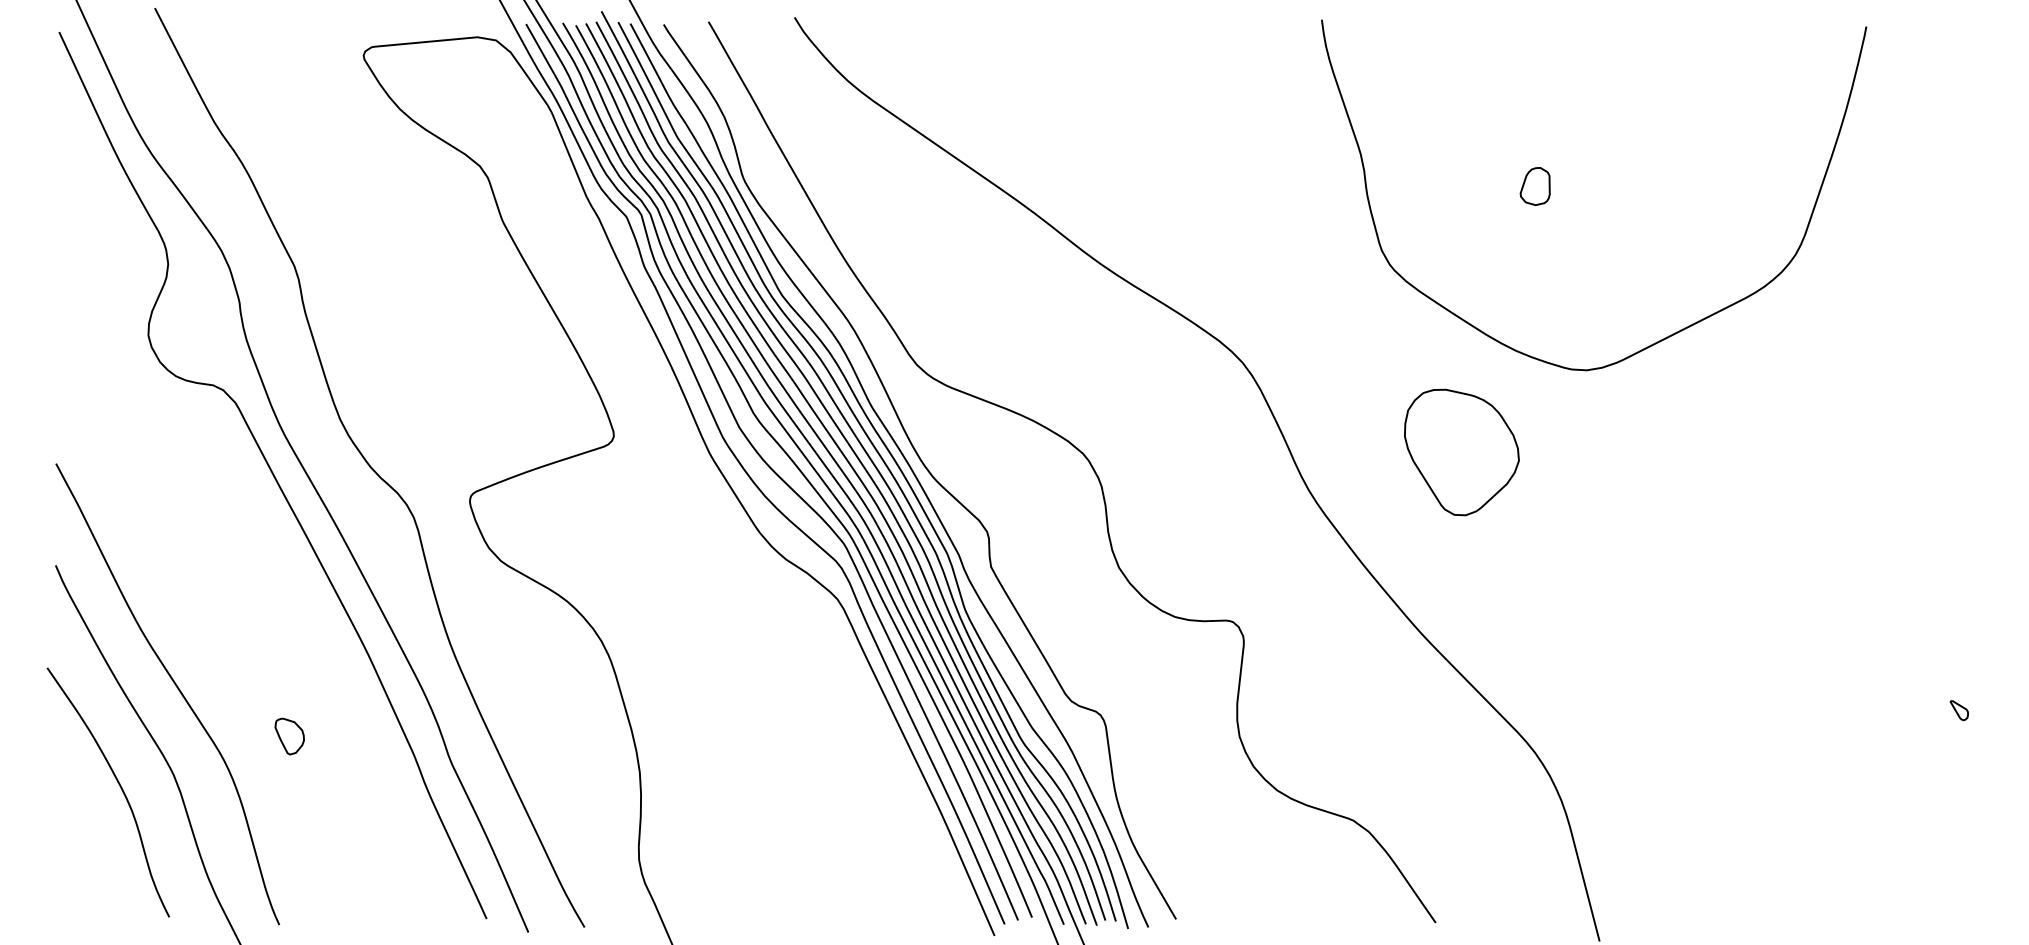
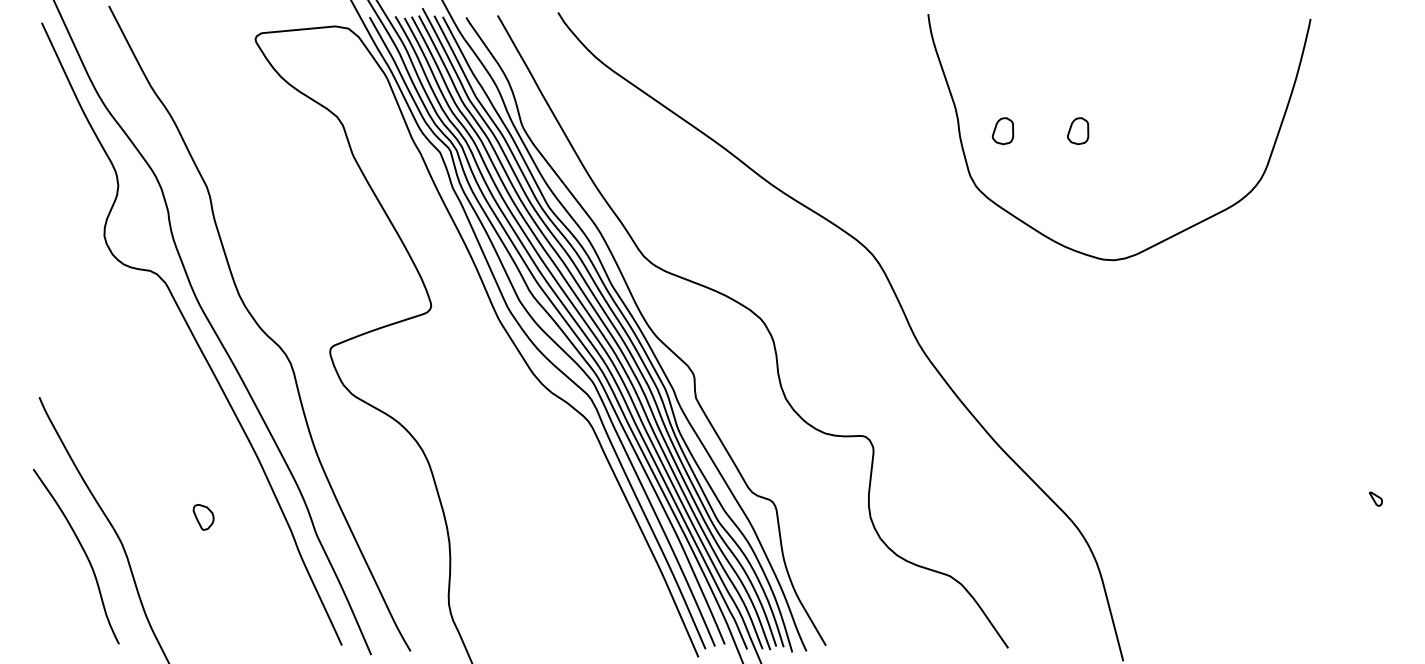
part: (1427, 186) -> (1002, 131), added
part: (1461, 452) -> (1026, 317), removed
curve: (177, 689) -> (124, 484), removed

